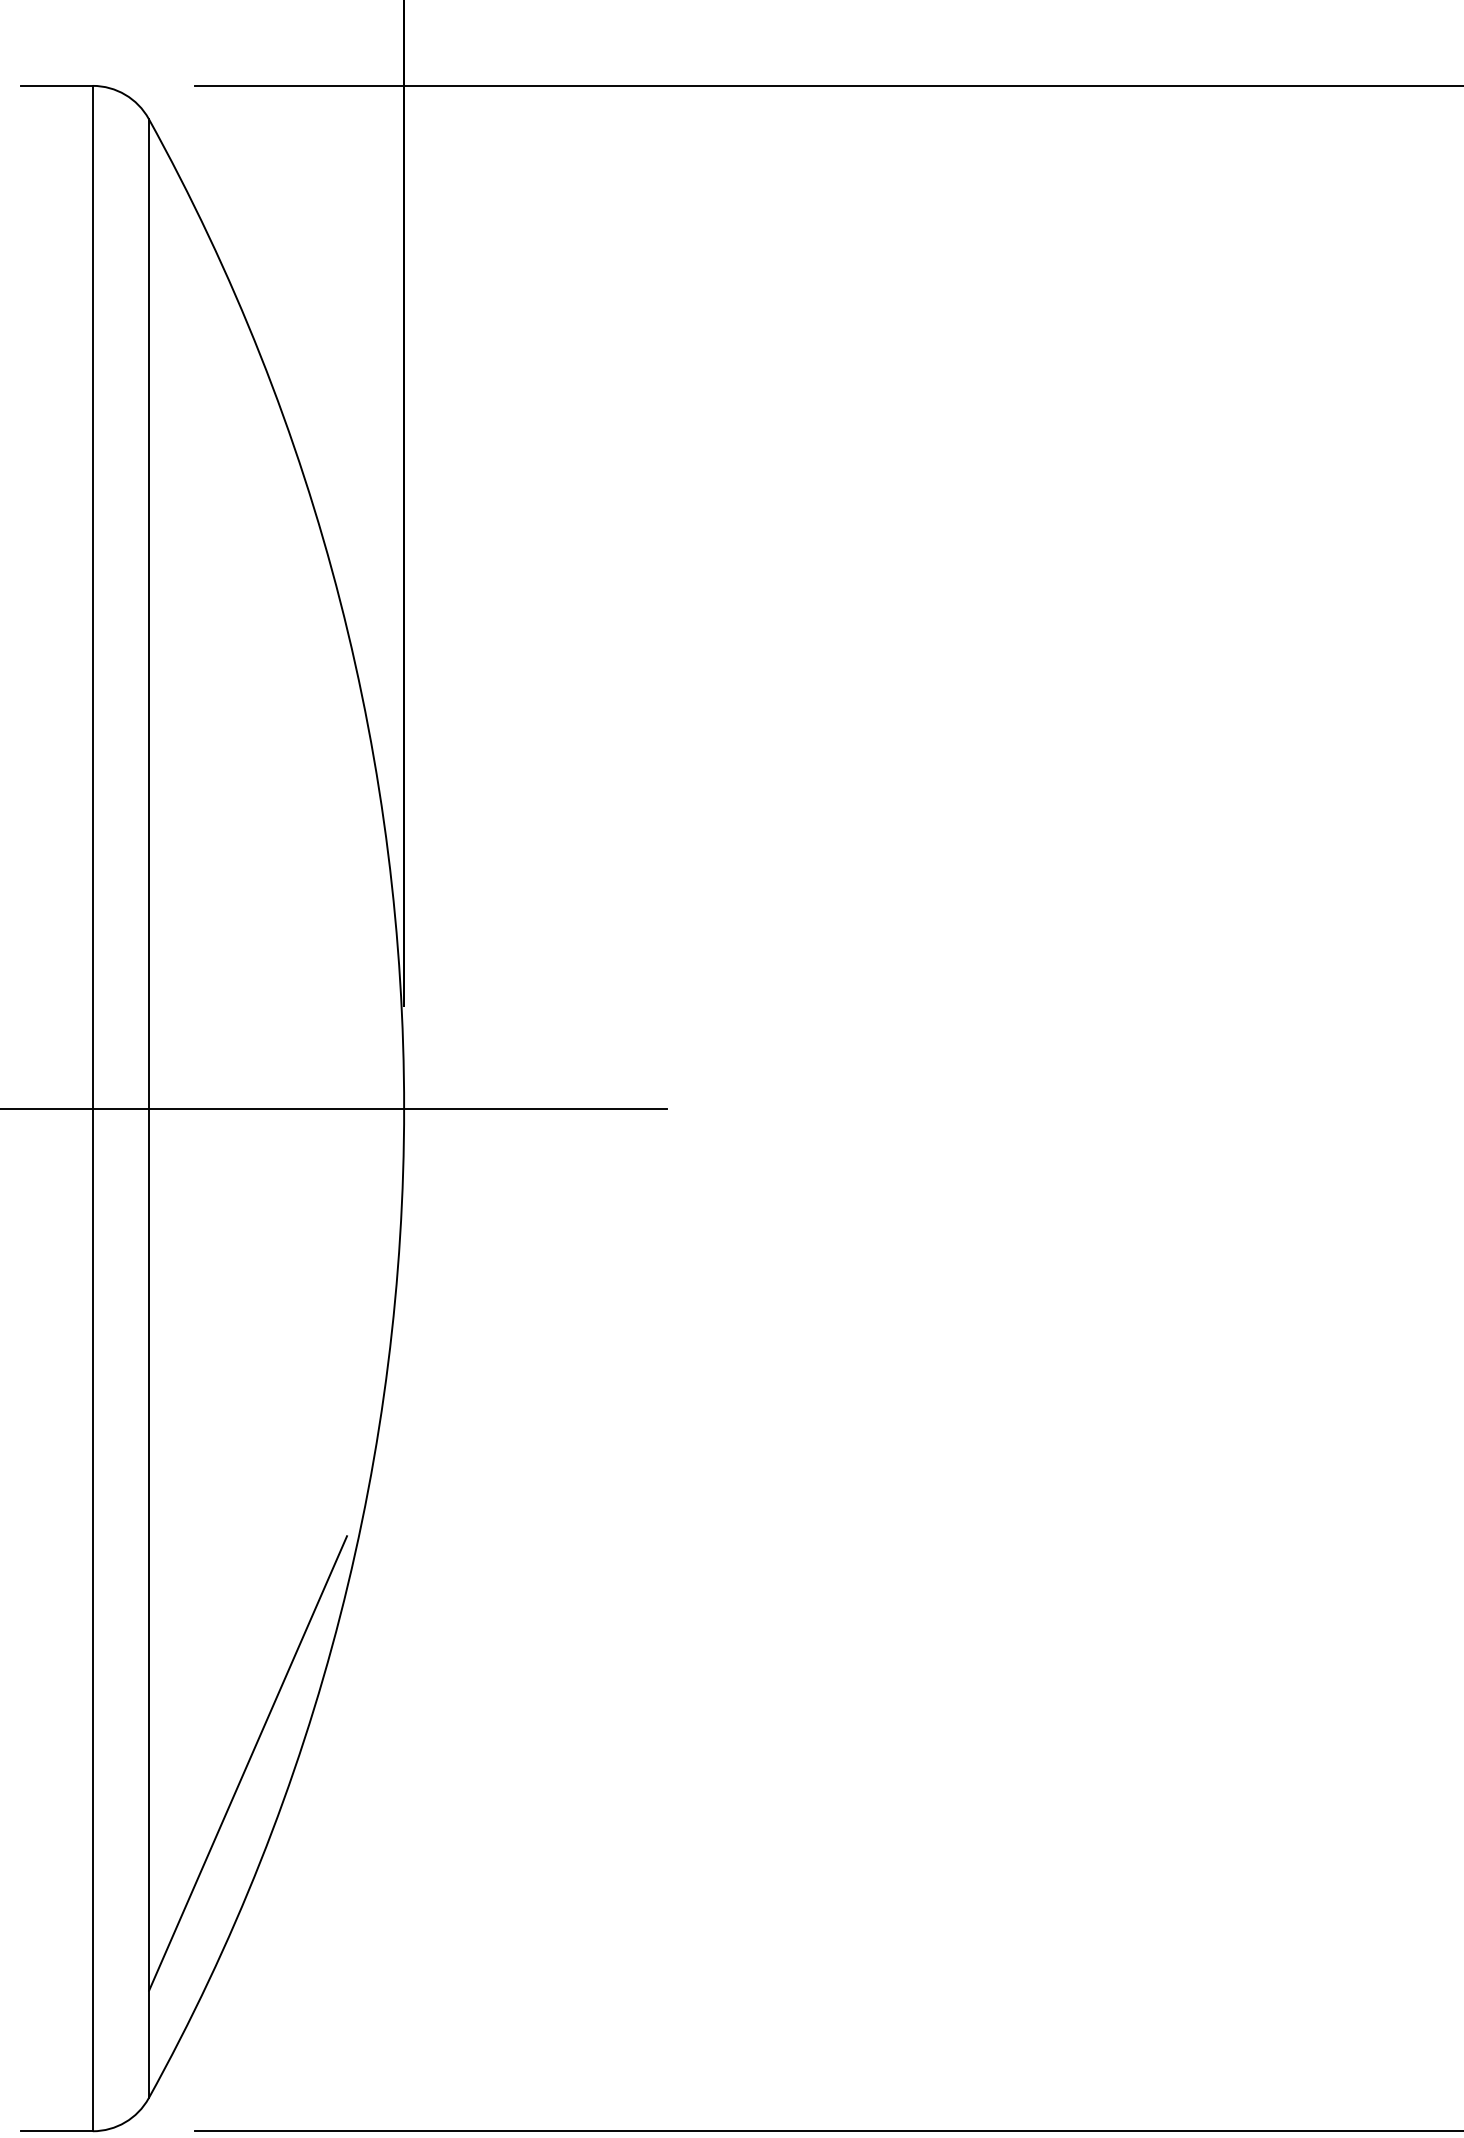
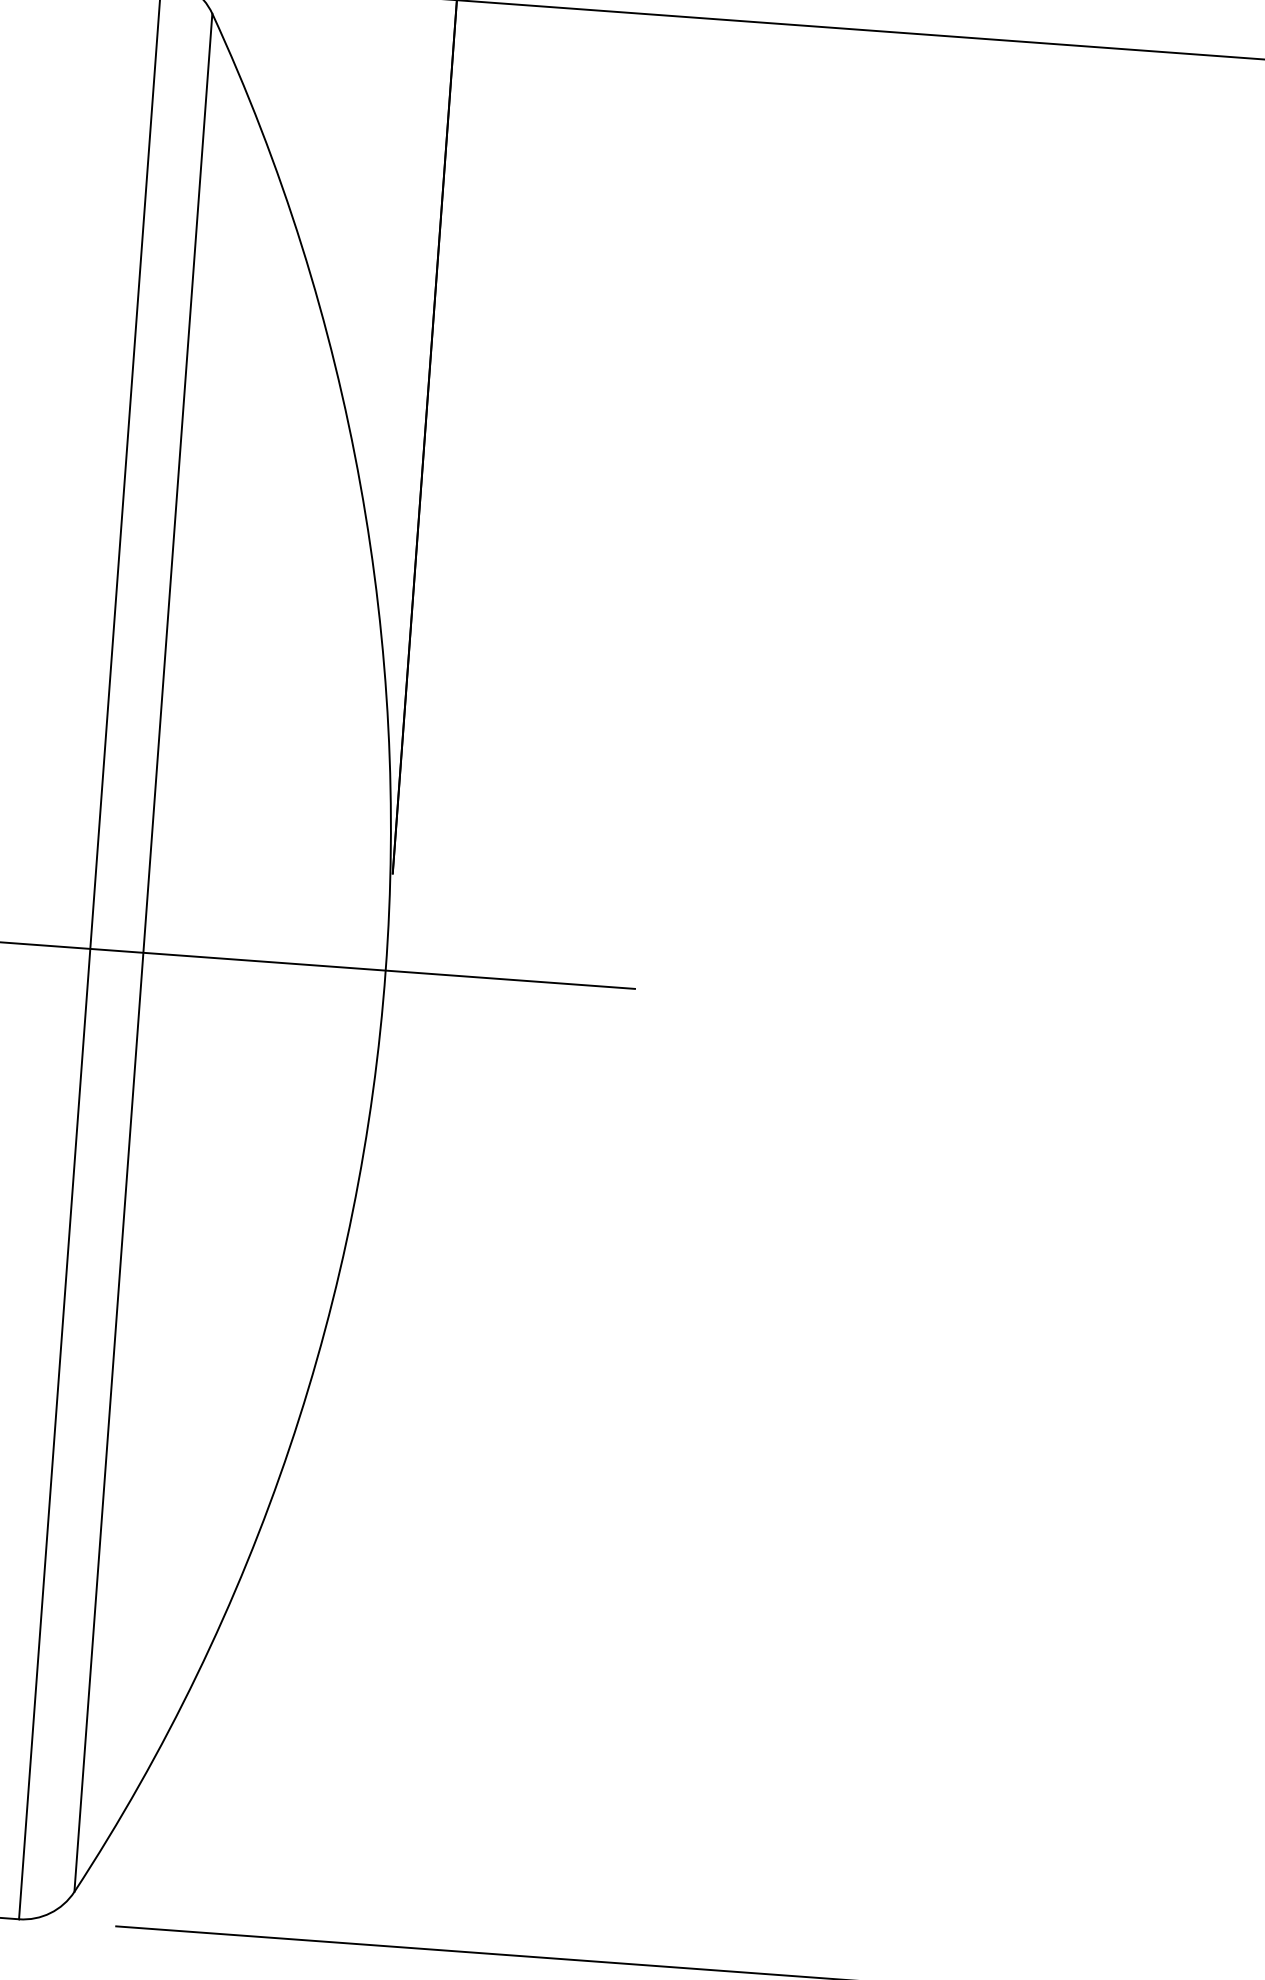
line: (247, 1763) -> (191, 1581), removed

